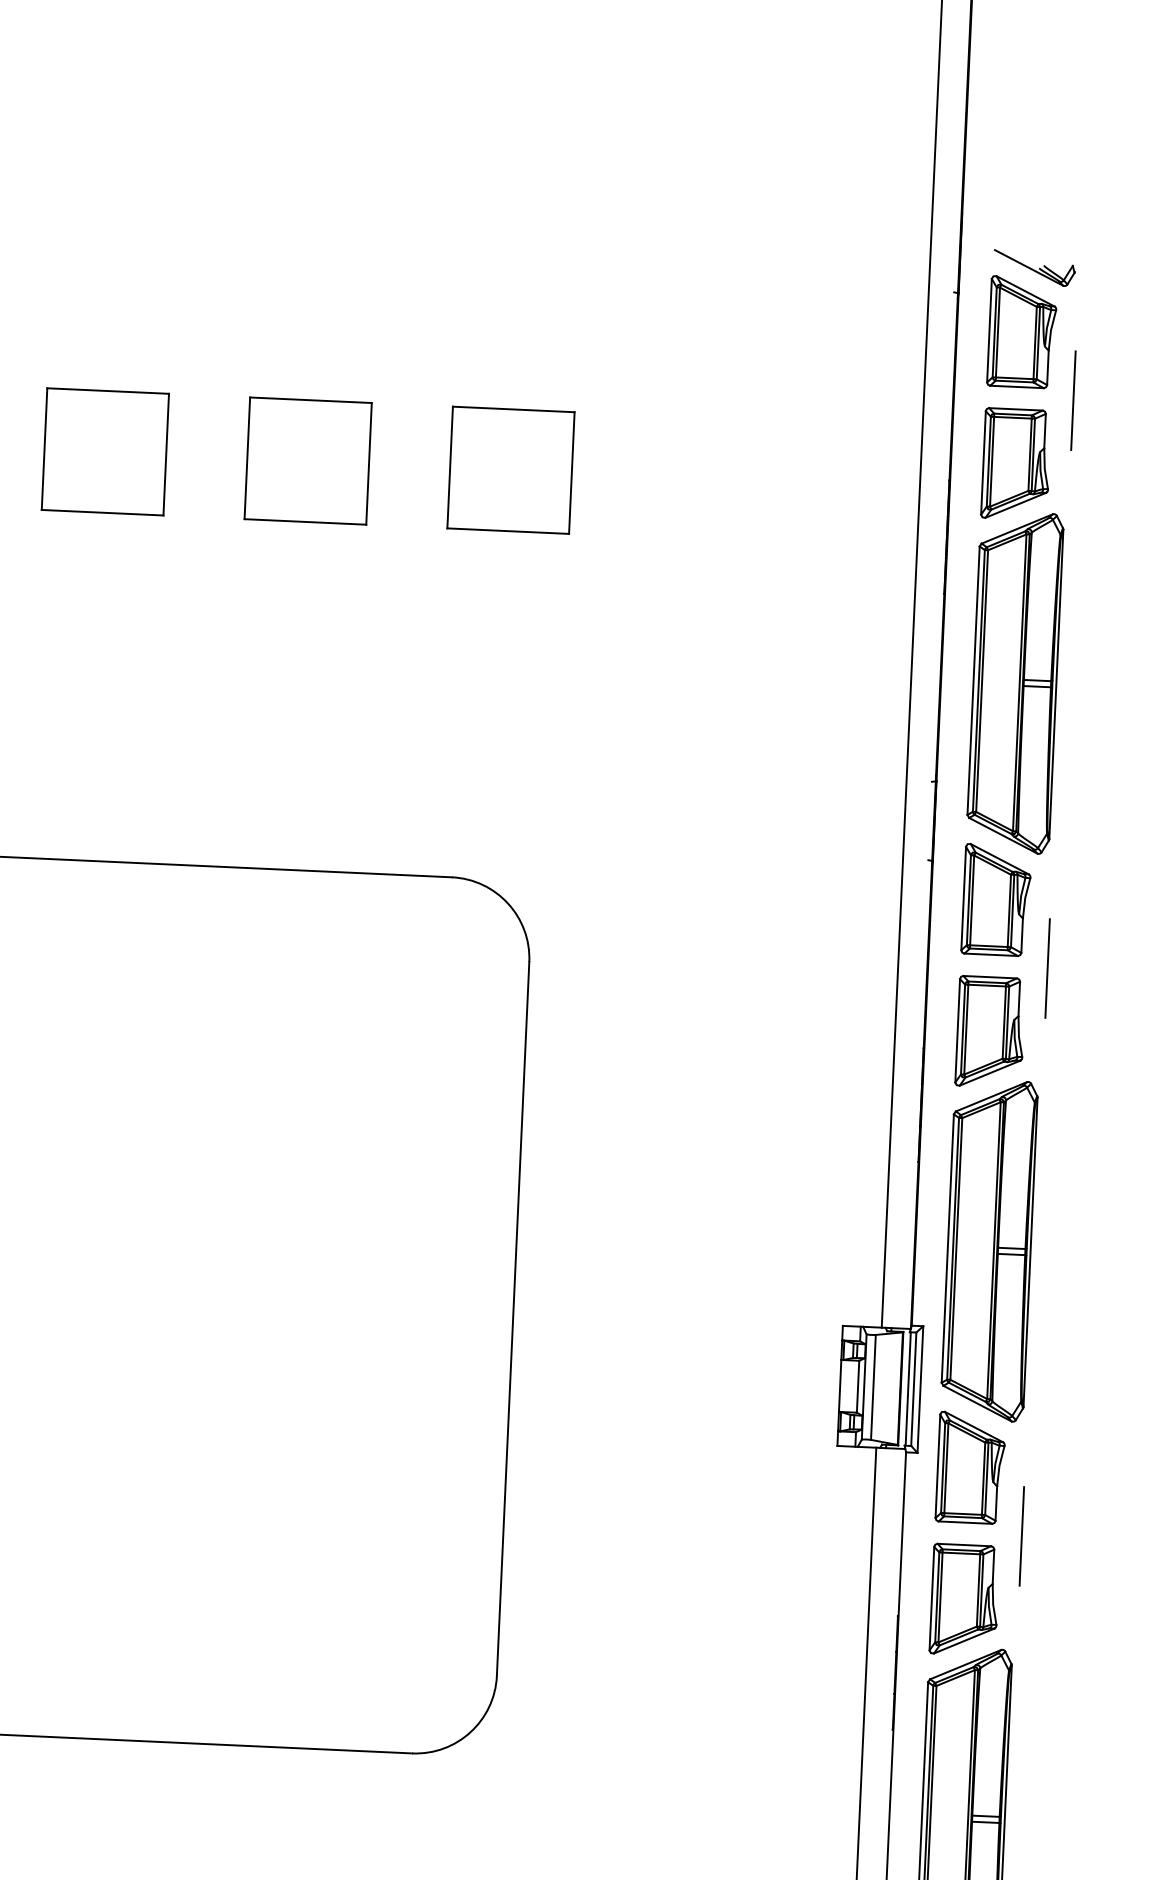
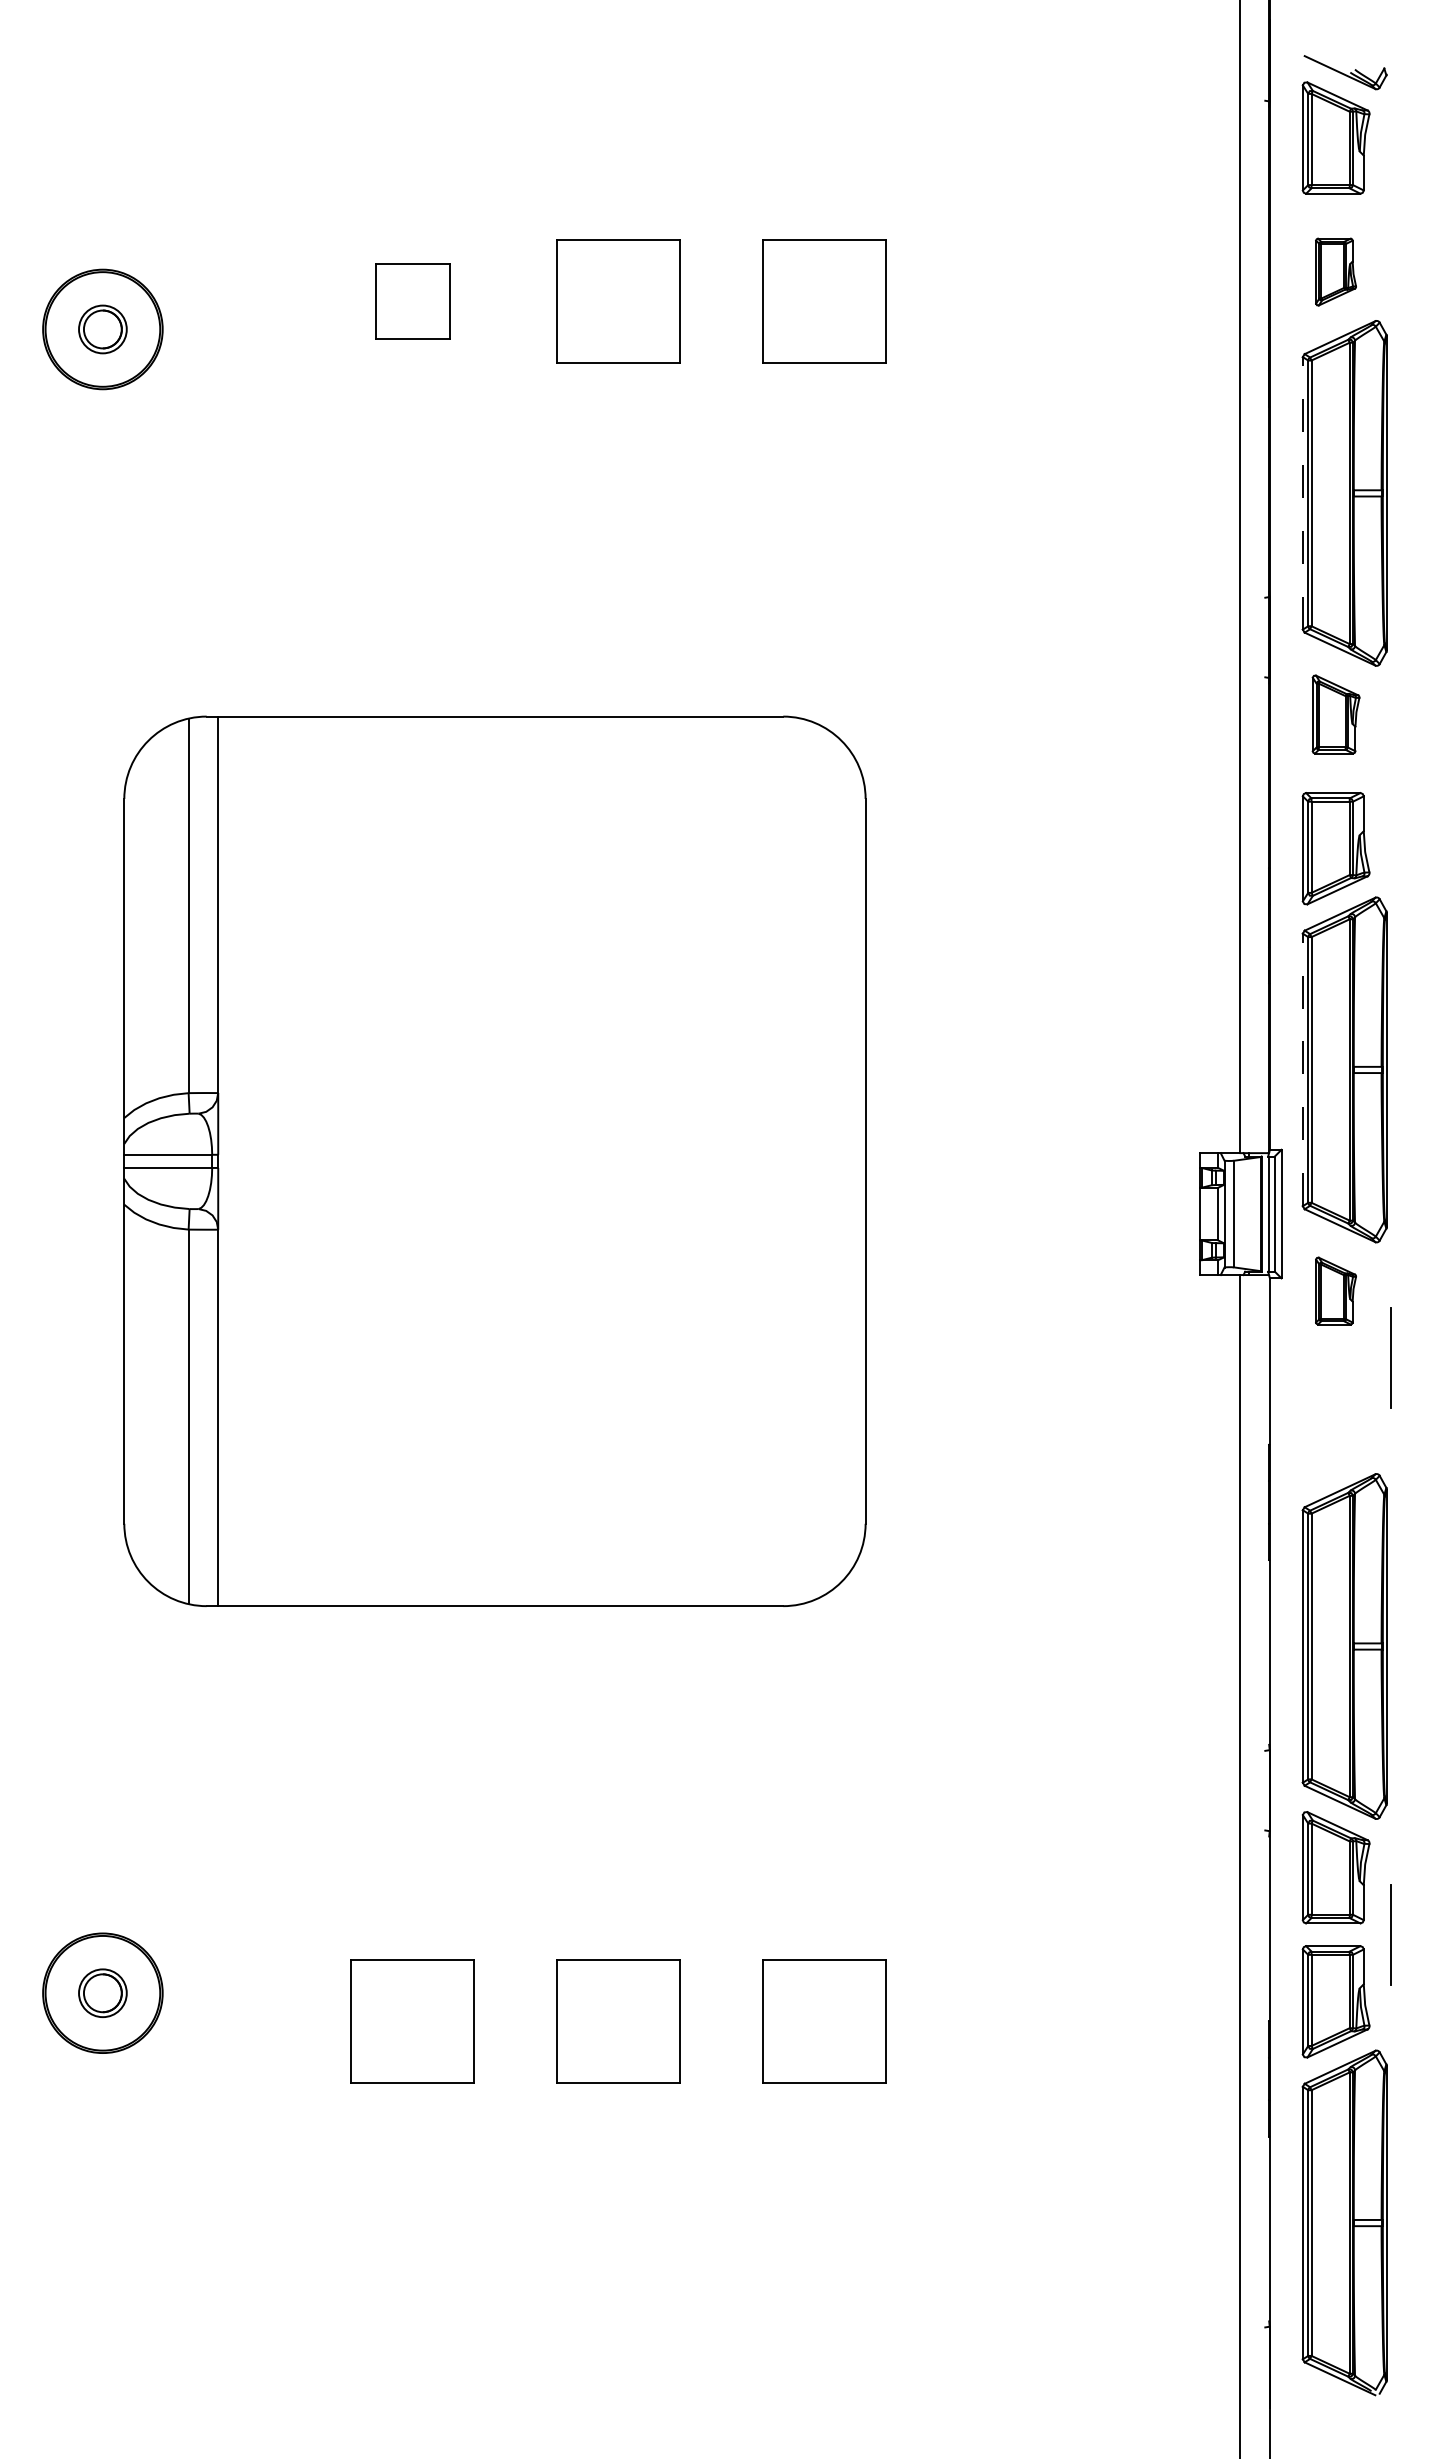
line: (1073, 401) -> (1391, 205), removed
part: (105, 451) -> (412, 301), size x0.6
part: (1015, 463) -> (1335, 271), size x0.6
line: (973, 679) -> (1302, 492), solid -> dashed
part: (995, 899) -> (1335, 714), size x0.7
line: (1048, 968) -> (1391, 781), removed
line: (947, 1248) -> (1302, 1069), solid -> dashed
part: (970, 1467) -> (1335, 1290), size x0.6
part: (964, 1599) -> (1335, 1424), removed

